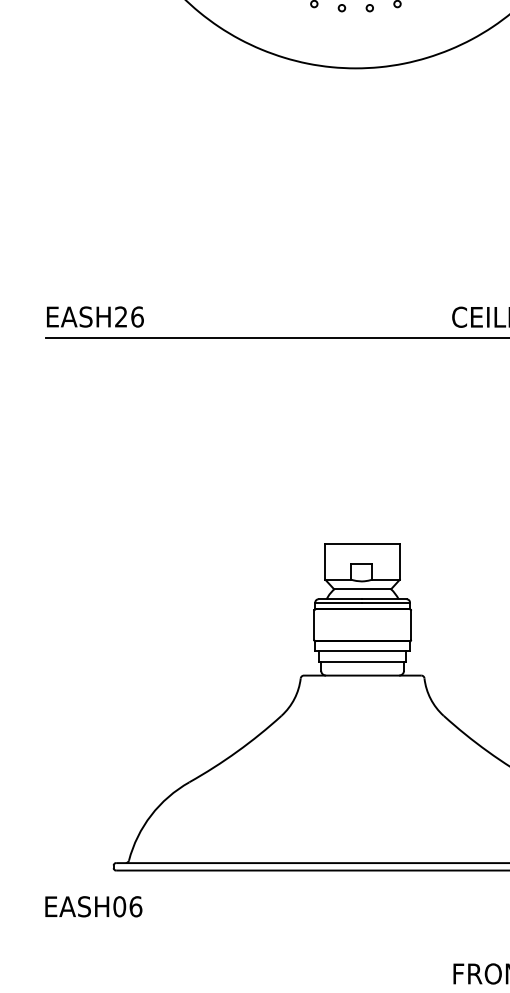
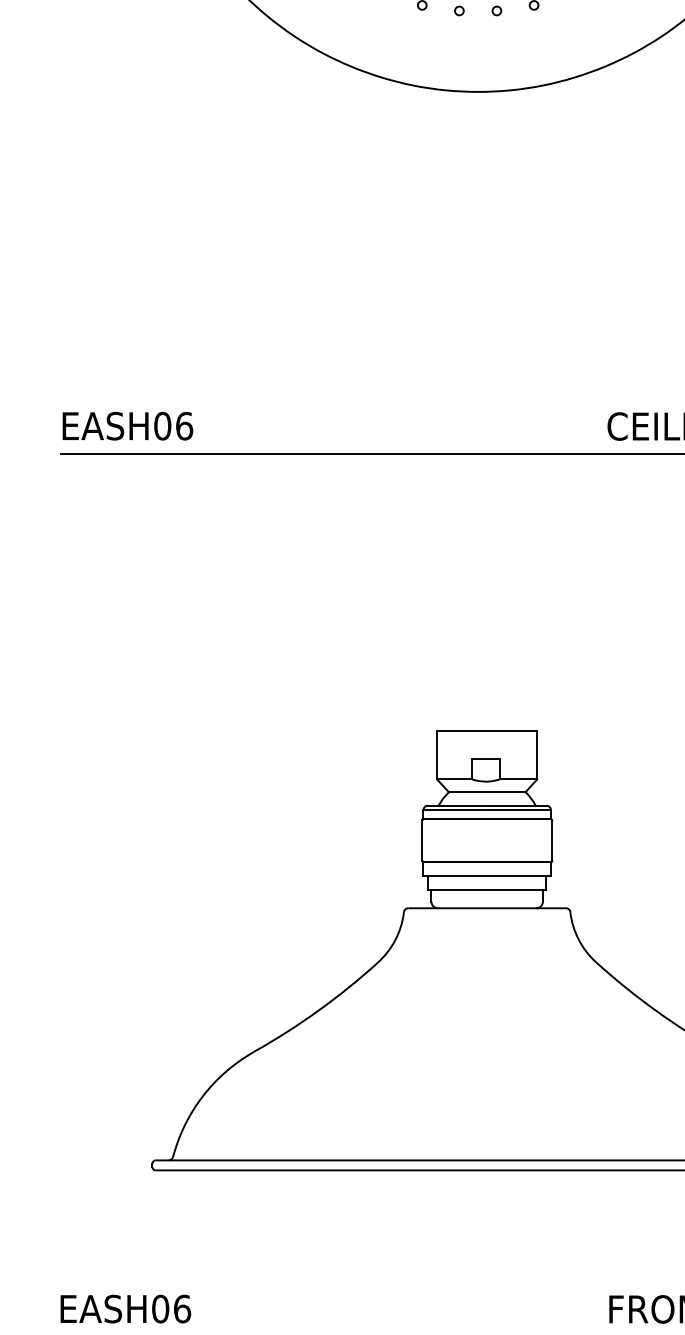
text: (121, 317) -> (162, 426), EASH26 -> EASH06
text: (93, 906) -> (125, 1308), moved

